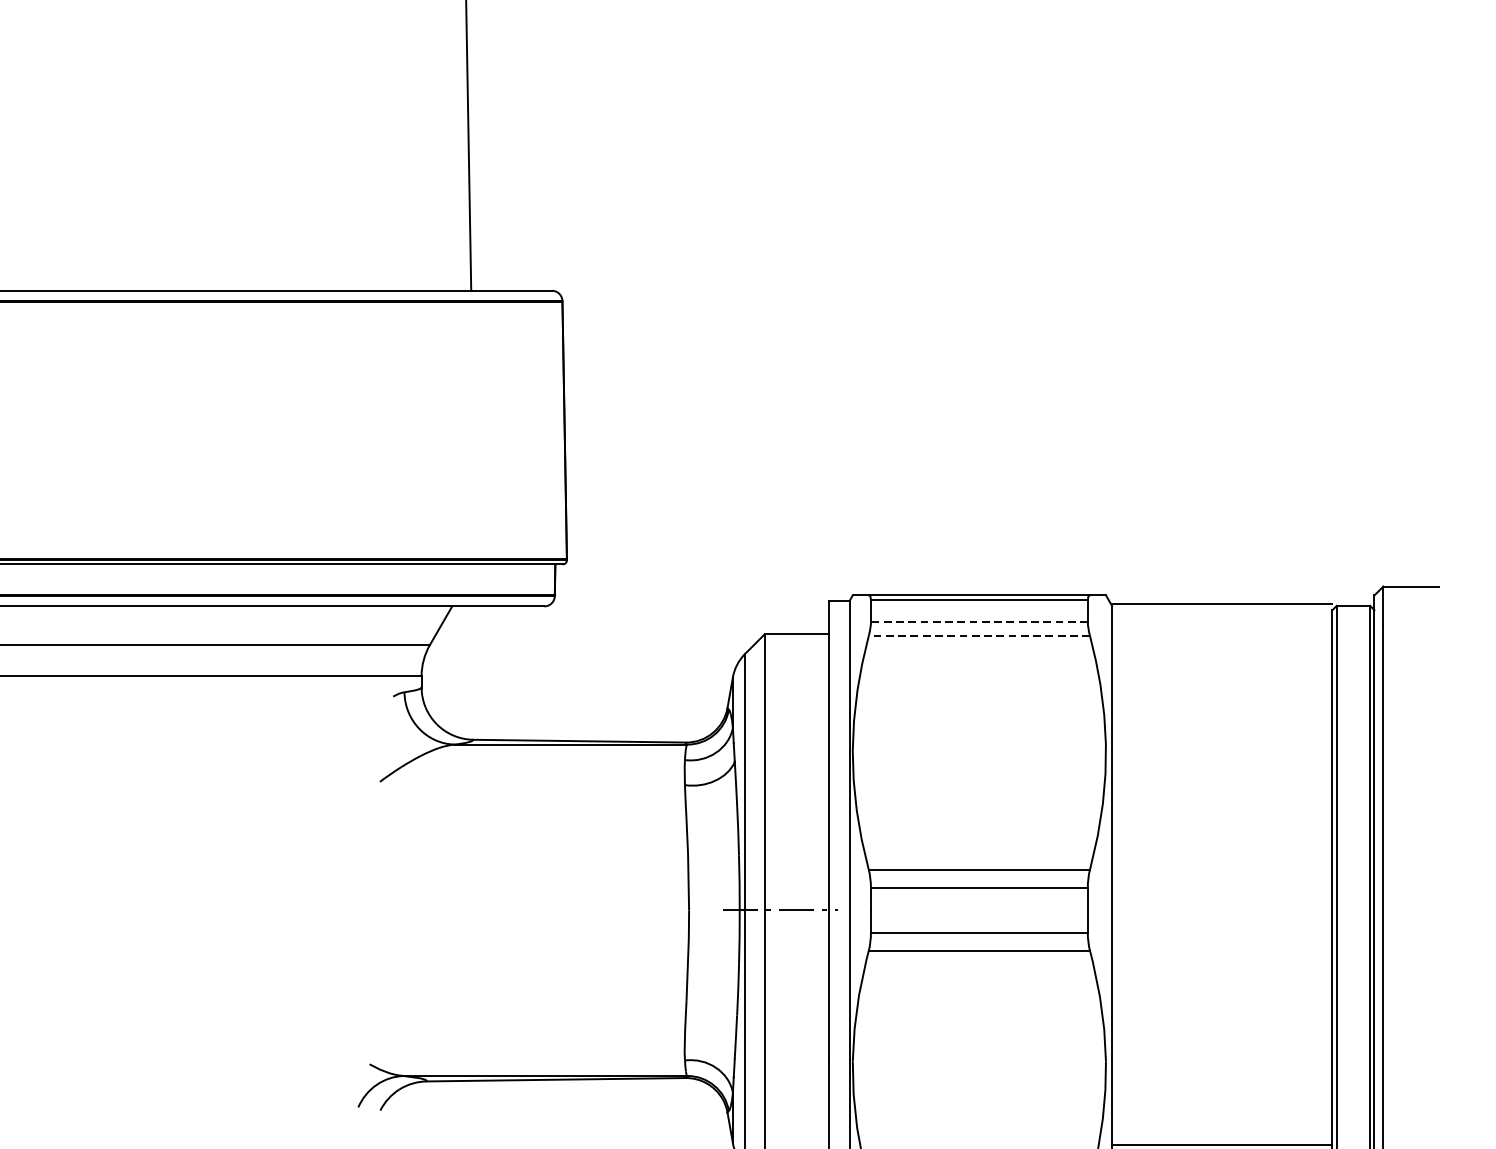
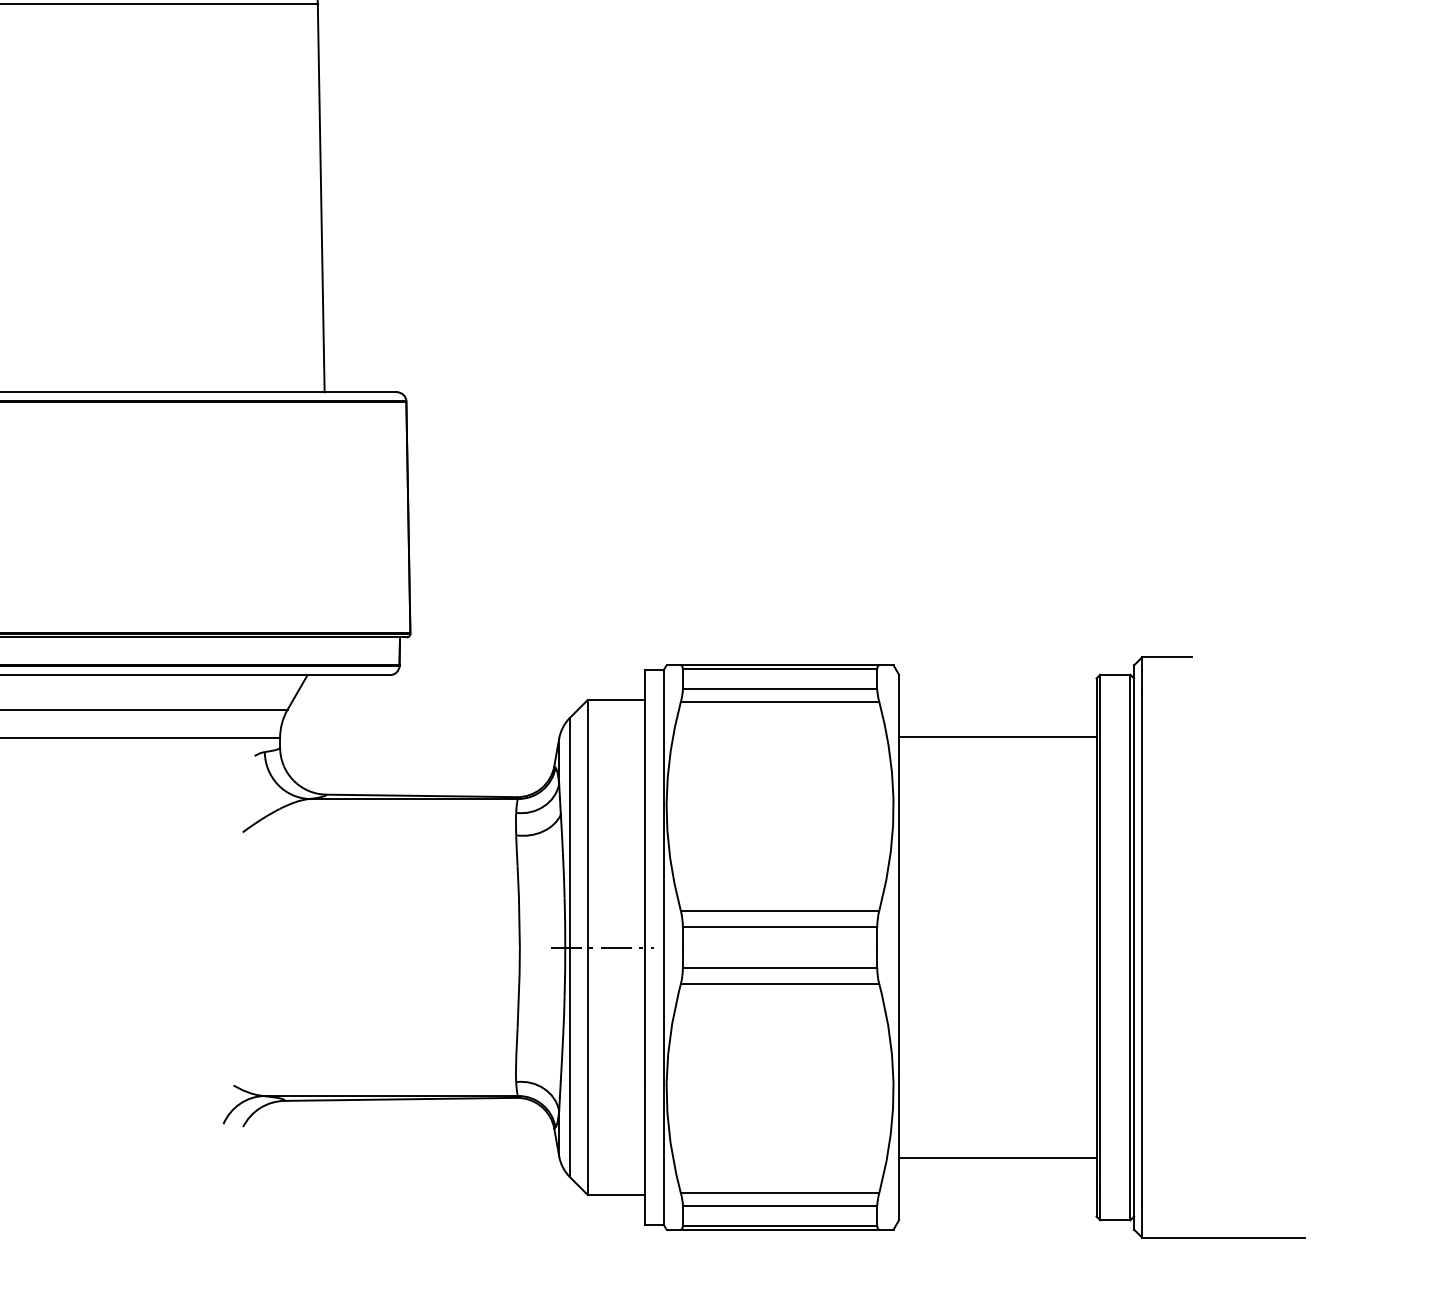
line: (1221, 603) -> (997, 736), moved
line: (978, 622) -> (779, 689), dashed -> solid
line: (978, 635) -> (779, 701), dashed -> solid

